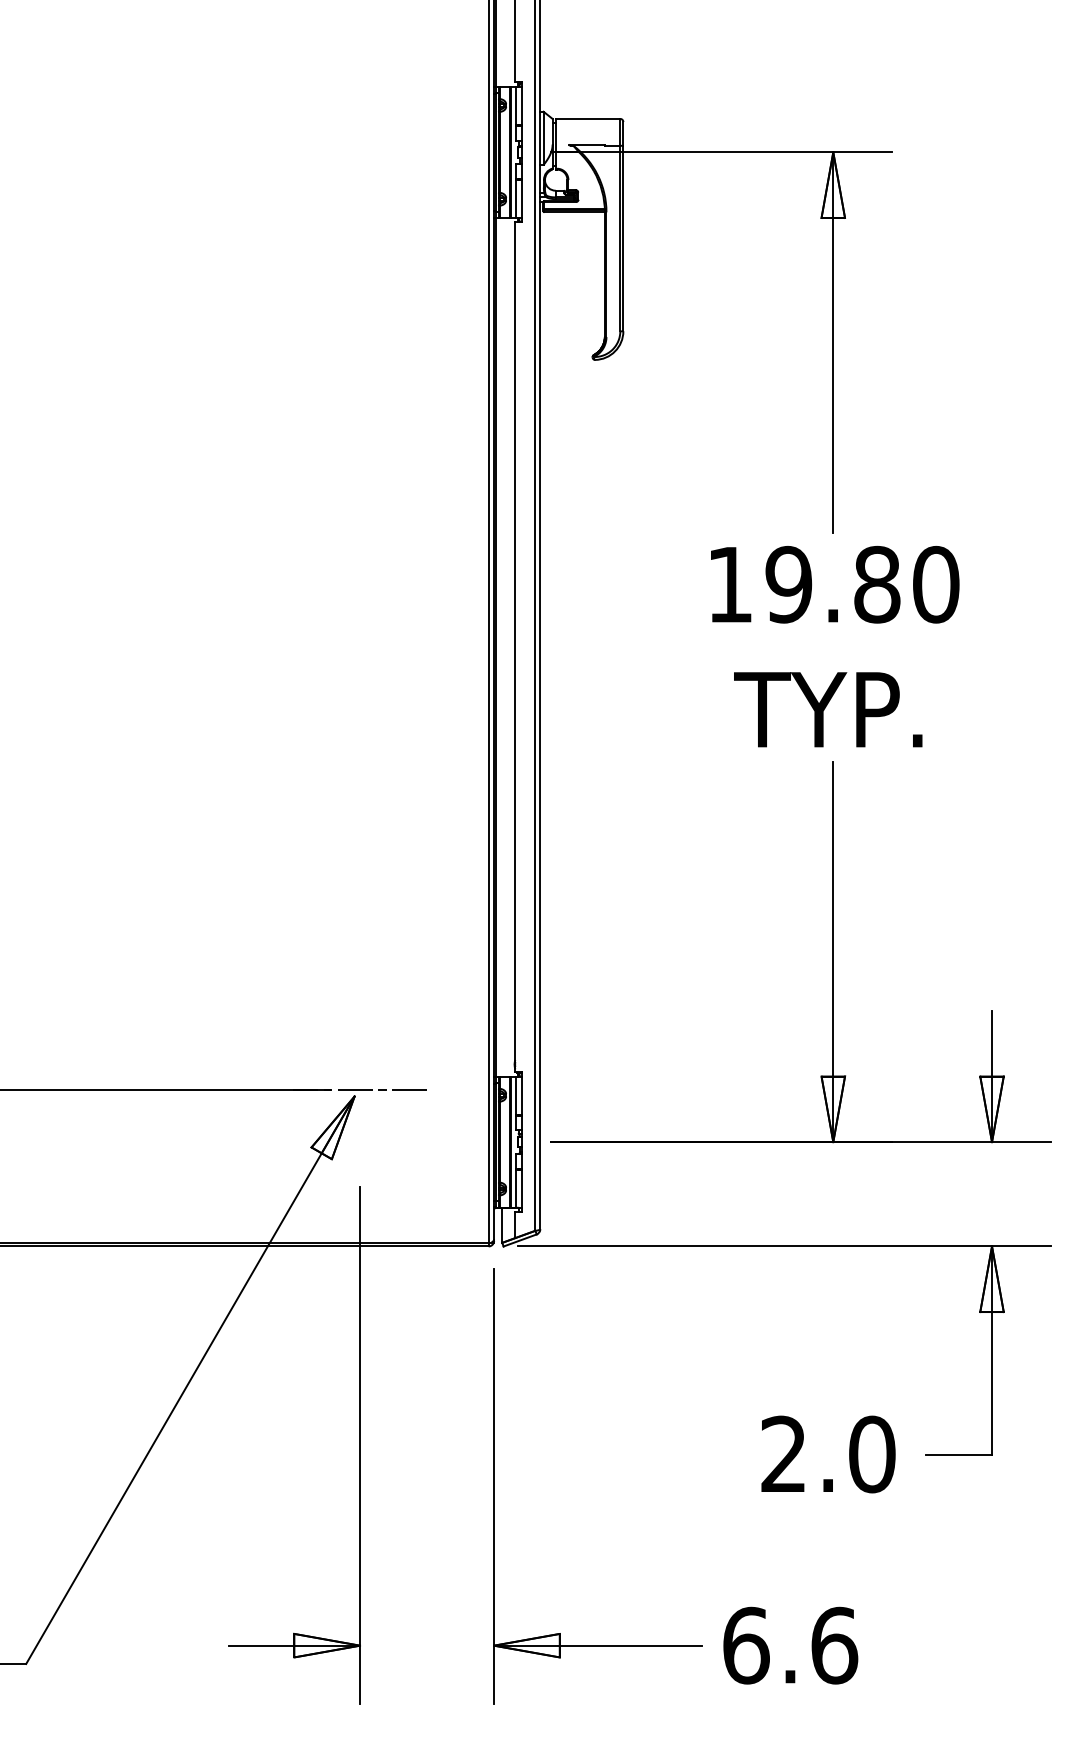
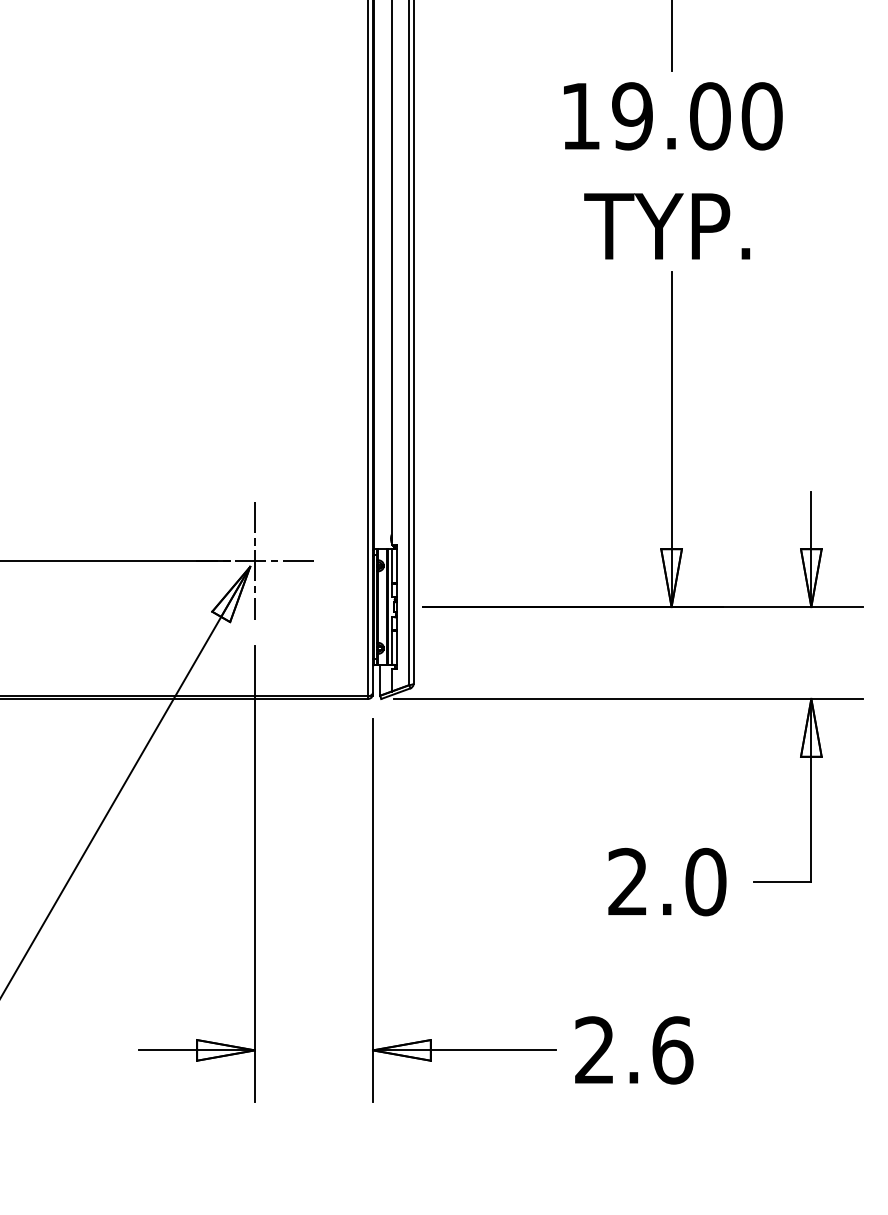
text: (877, 584) -> (710, 116), 19.80 -> 19.00
line: (360, 1090) -> (255, 561), added
text: (746, 1645) -> (595, 1050), 6.6 -> 2.6

